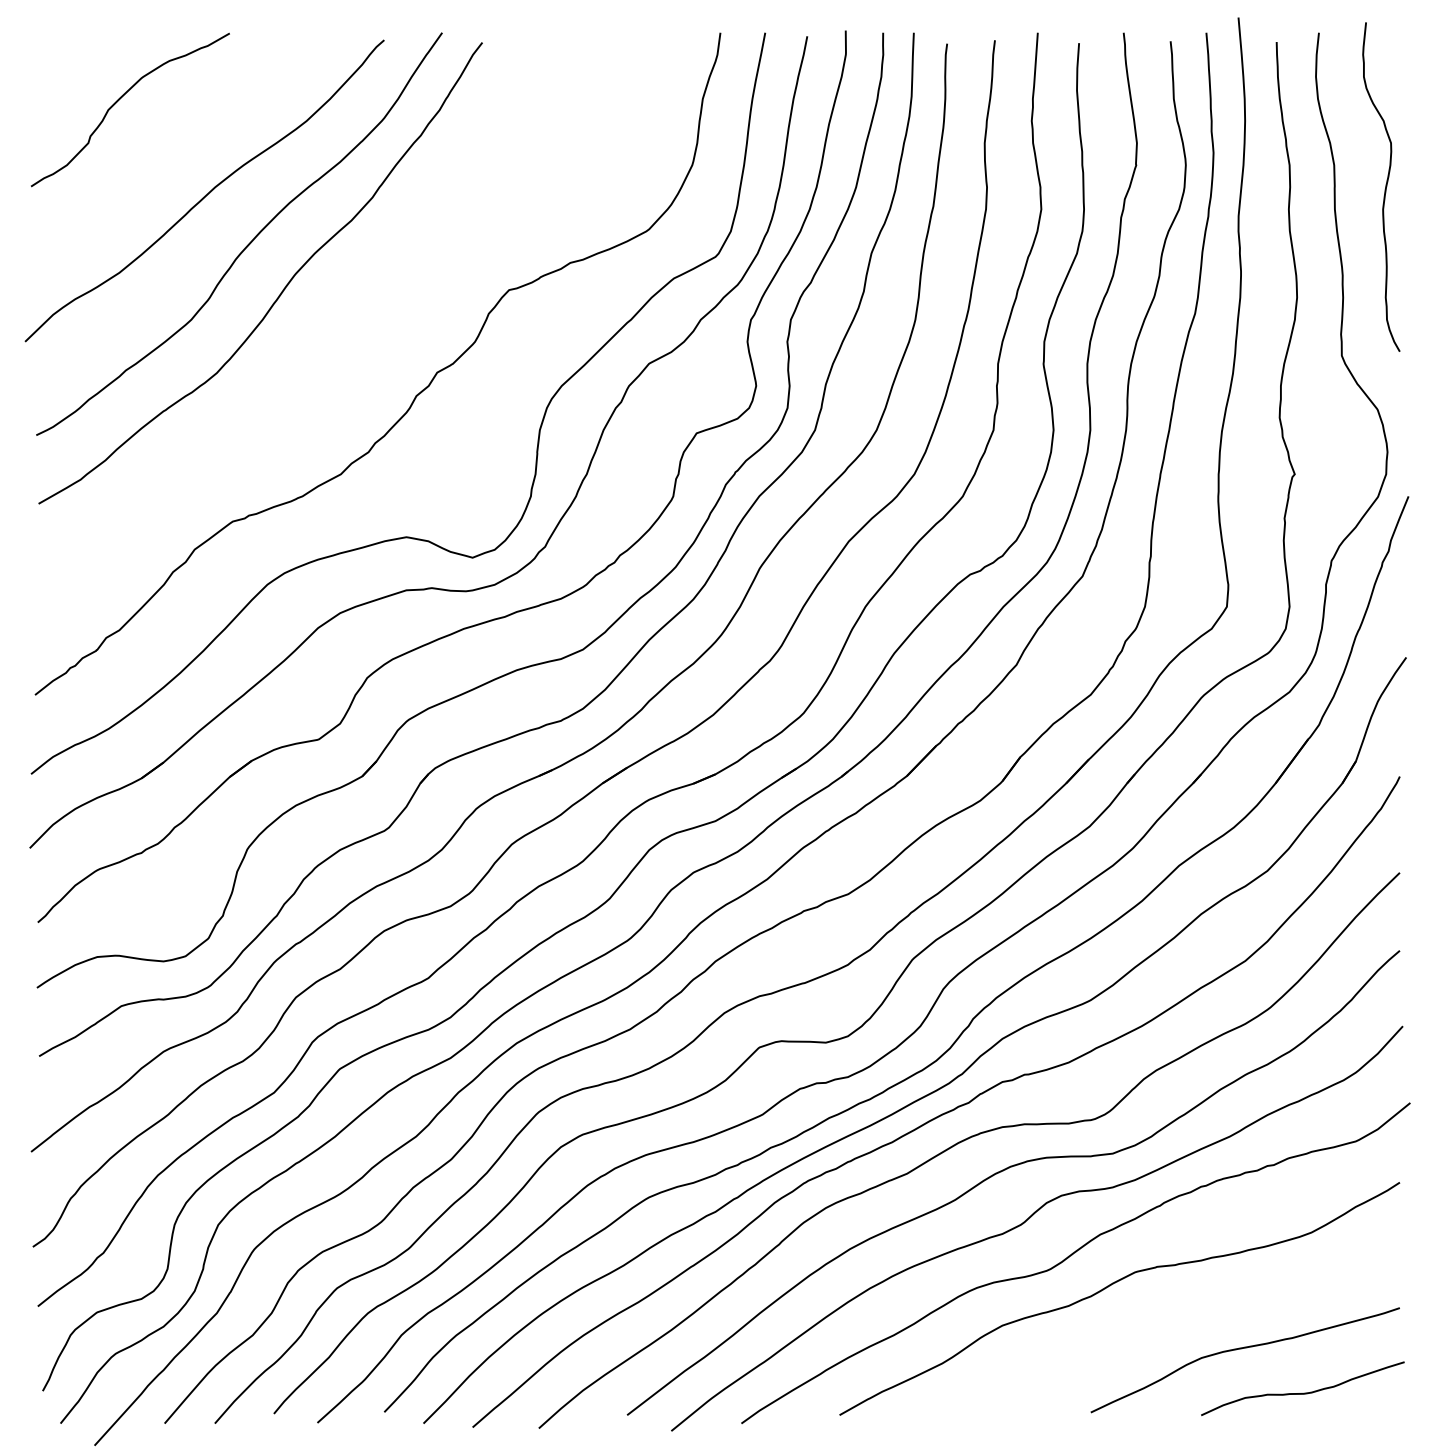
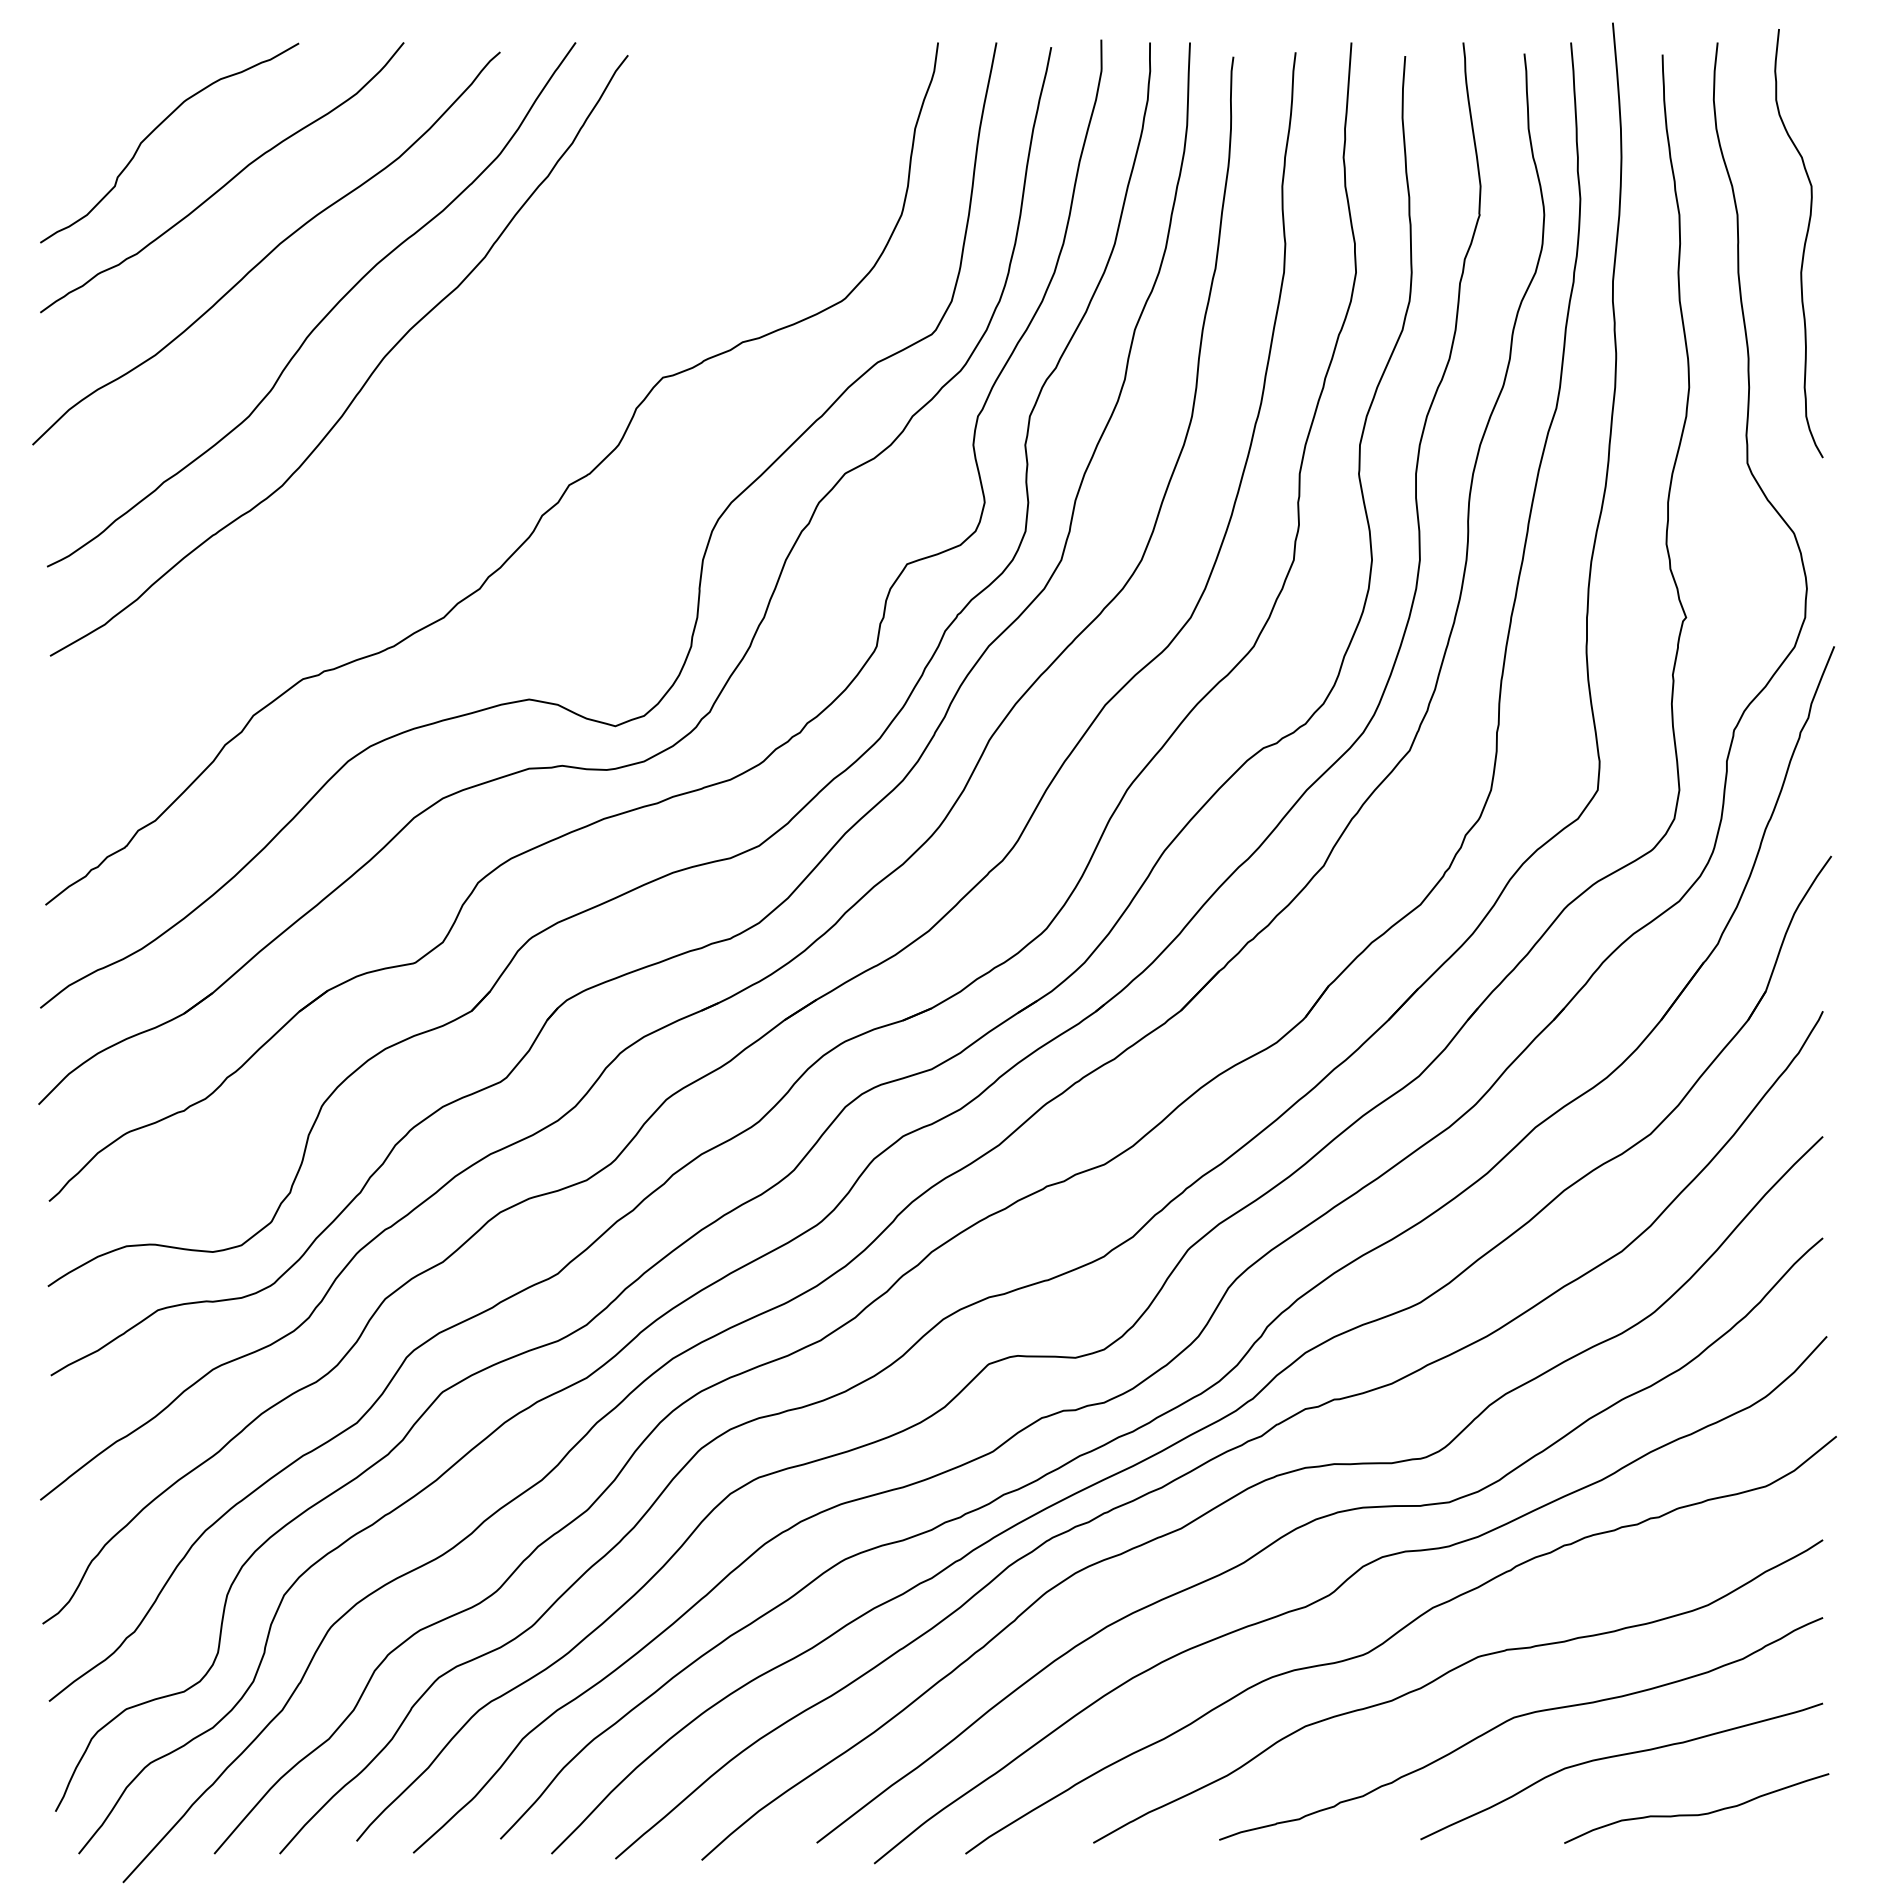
curve: (174, 139) -> (227, 181), added
curve: (1166, 1318) -> (1519, 1717), added

